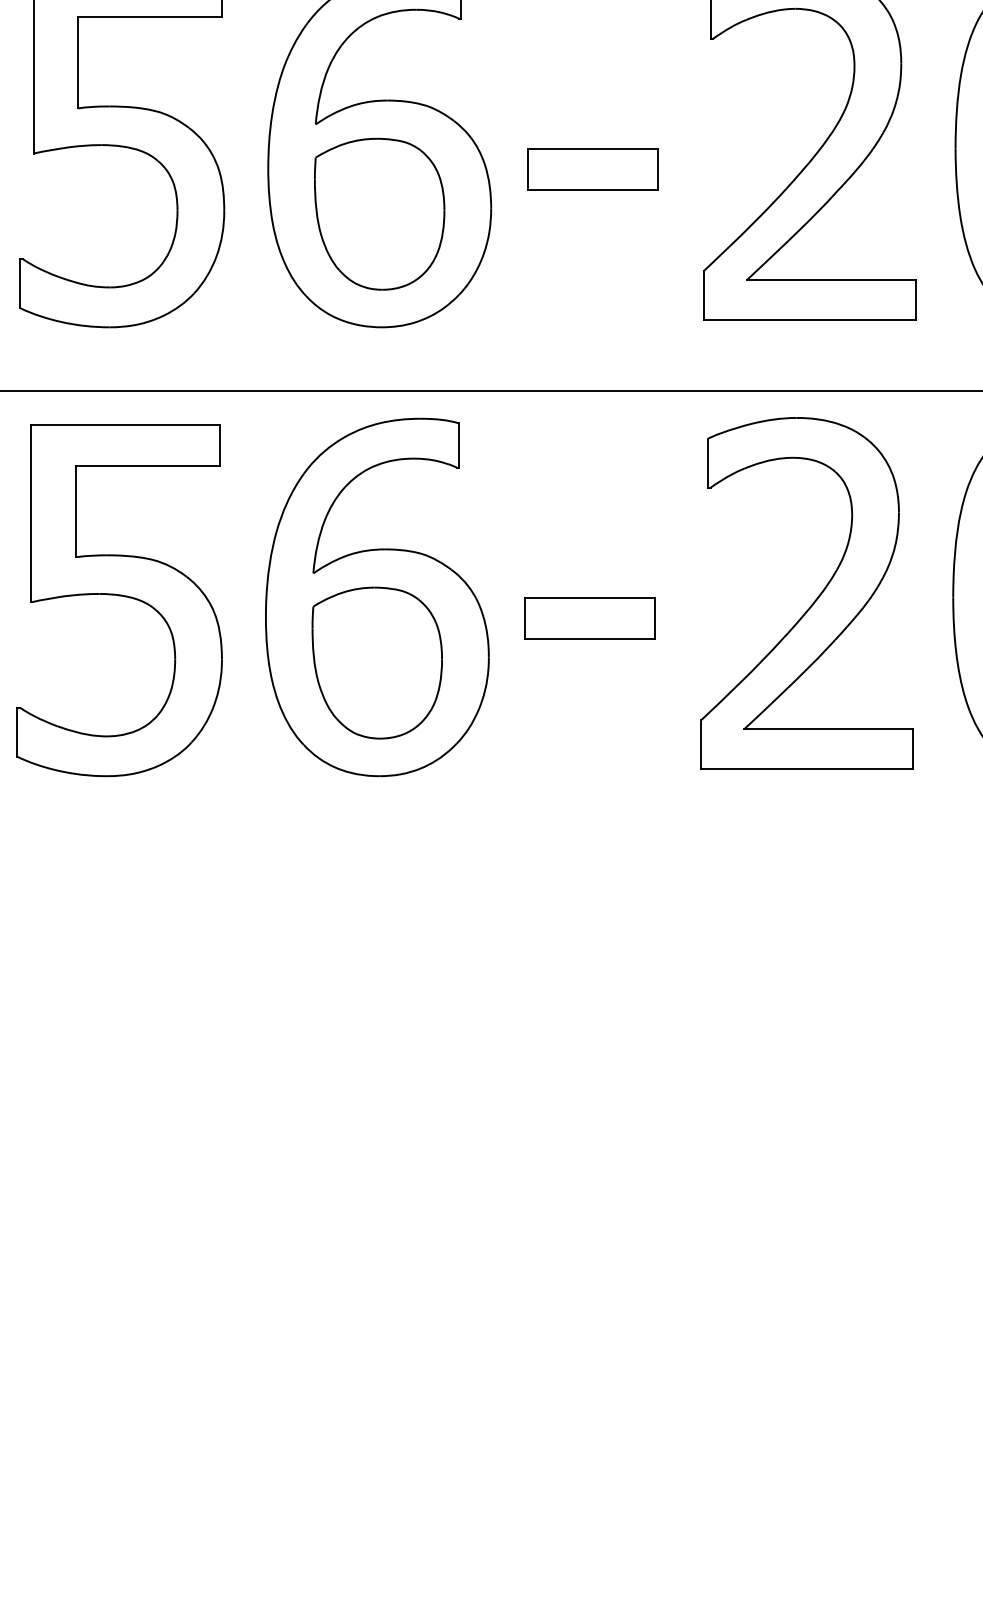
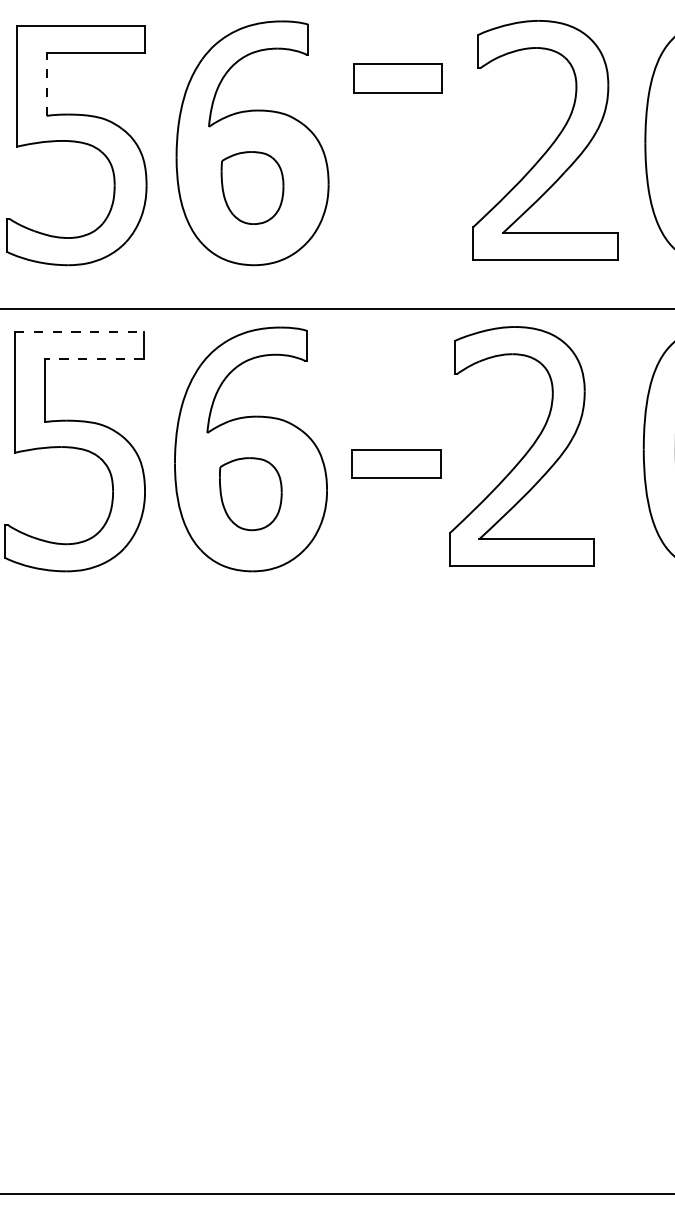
line: (77, 62) -> (46, 84), solid -> dashed
part: (592, 169) -> (397, 78), moved
part: (379, 213) -> (252, 187), size x0.7
line: (125, 424) -> (79, 331), solid -> dashed
line: (146, 465) -> (93, 359), solid -> dashed
part: (813, 600) -> (526, 451), moved
part: (376, 662) -> (250, 493), size x0.7

